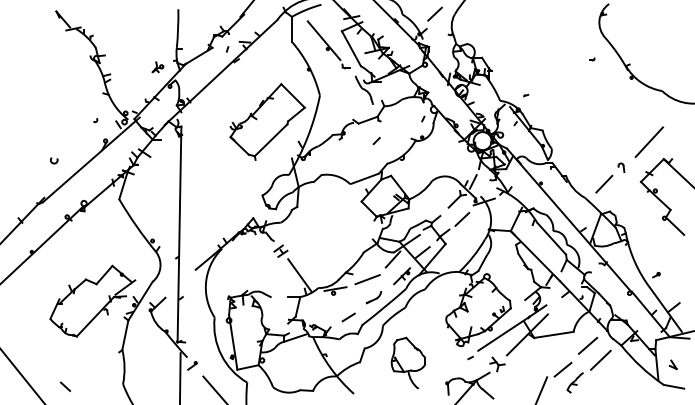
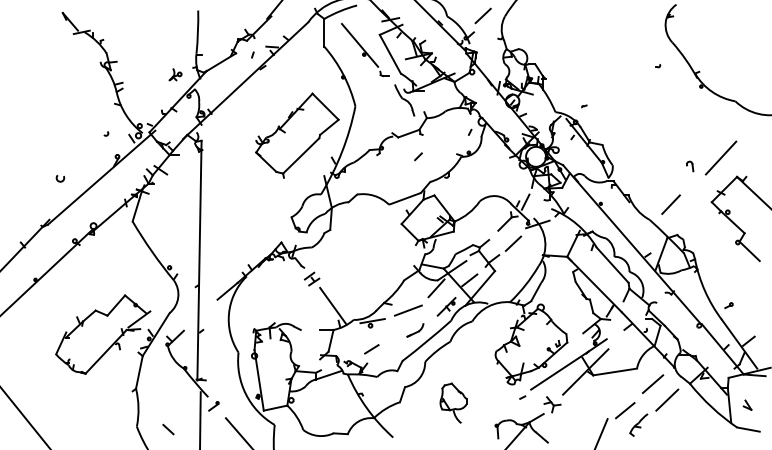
part: (621, 167) -> (690, 166), moved
line: (348, 317) -> (371, 349), moved
part: (407, 362) -> (452, 402), size x0.7
line: (65, 386) -> (168, 429), moved

